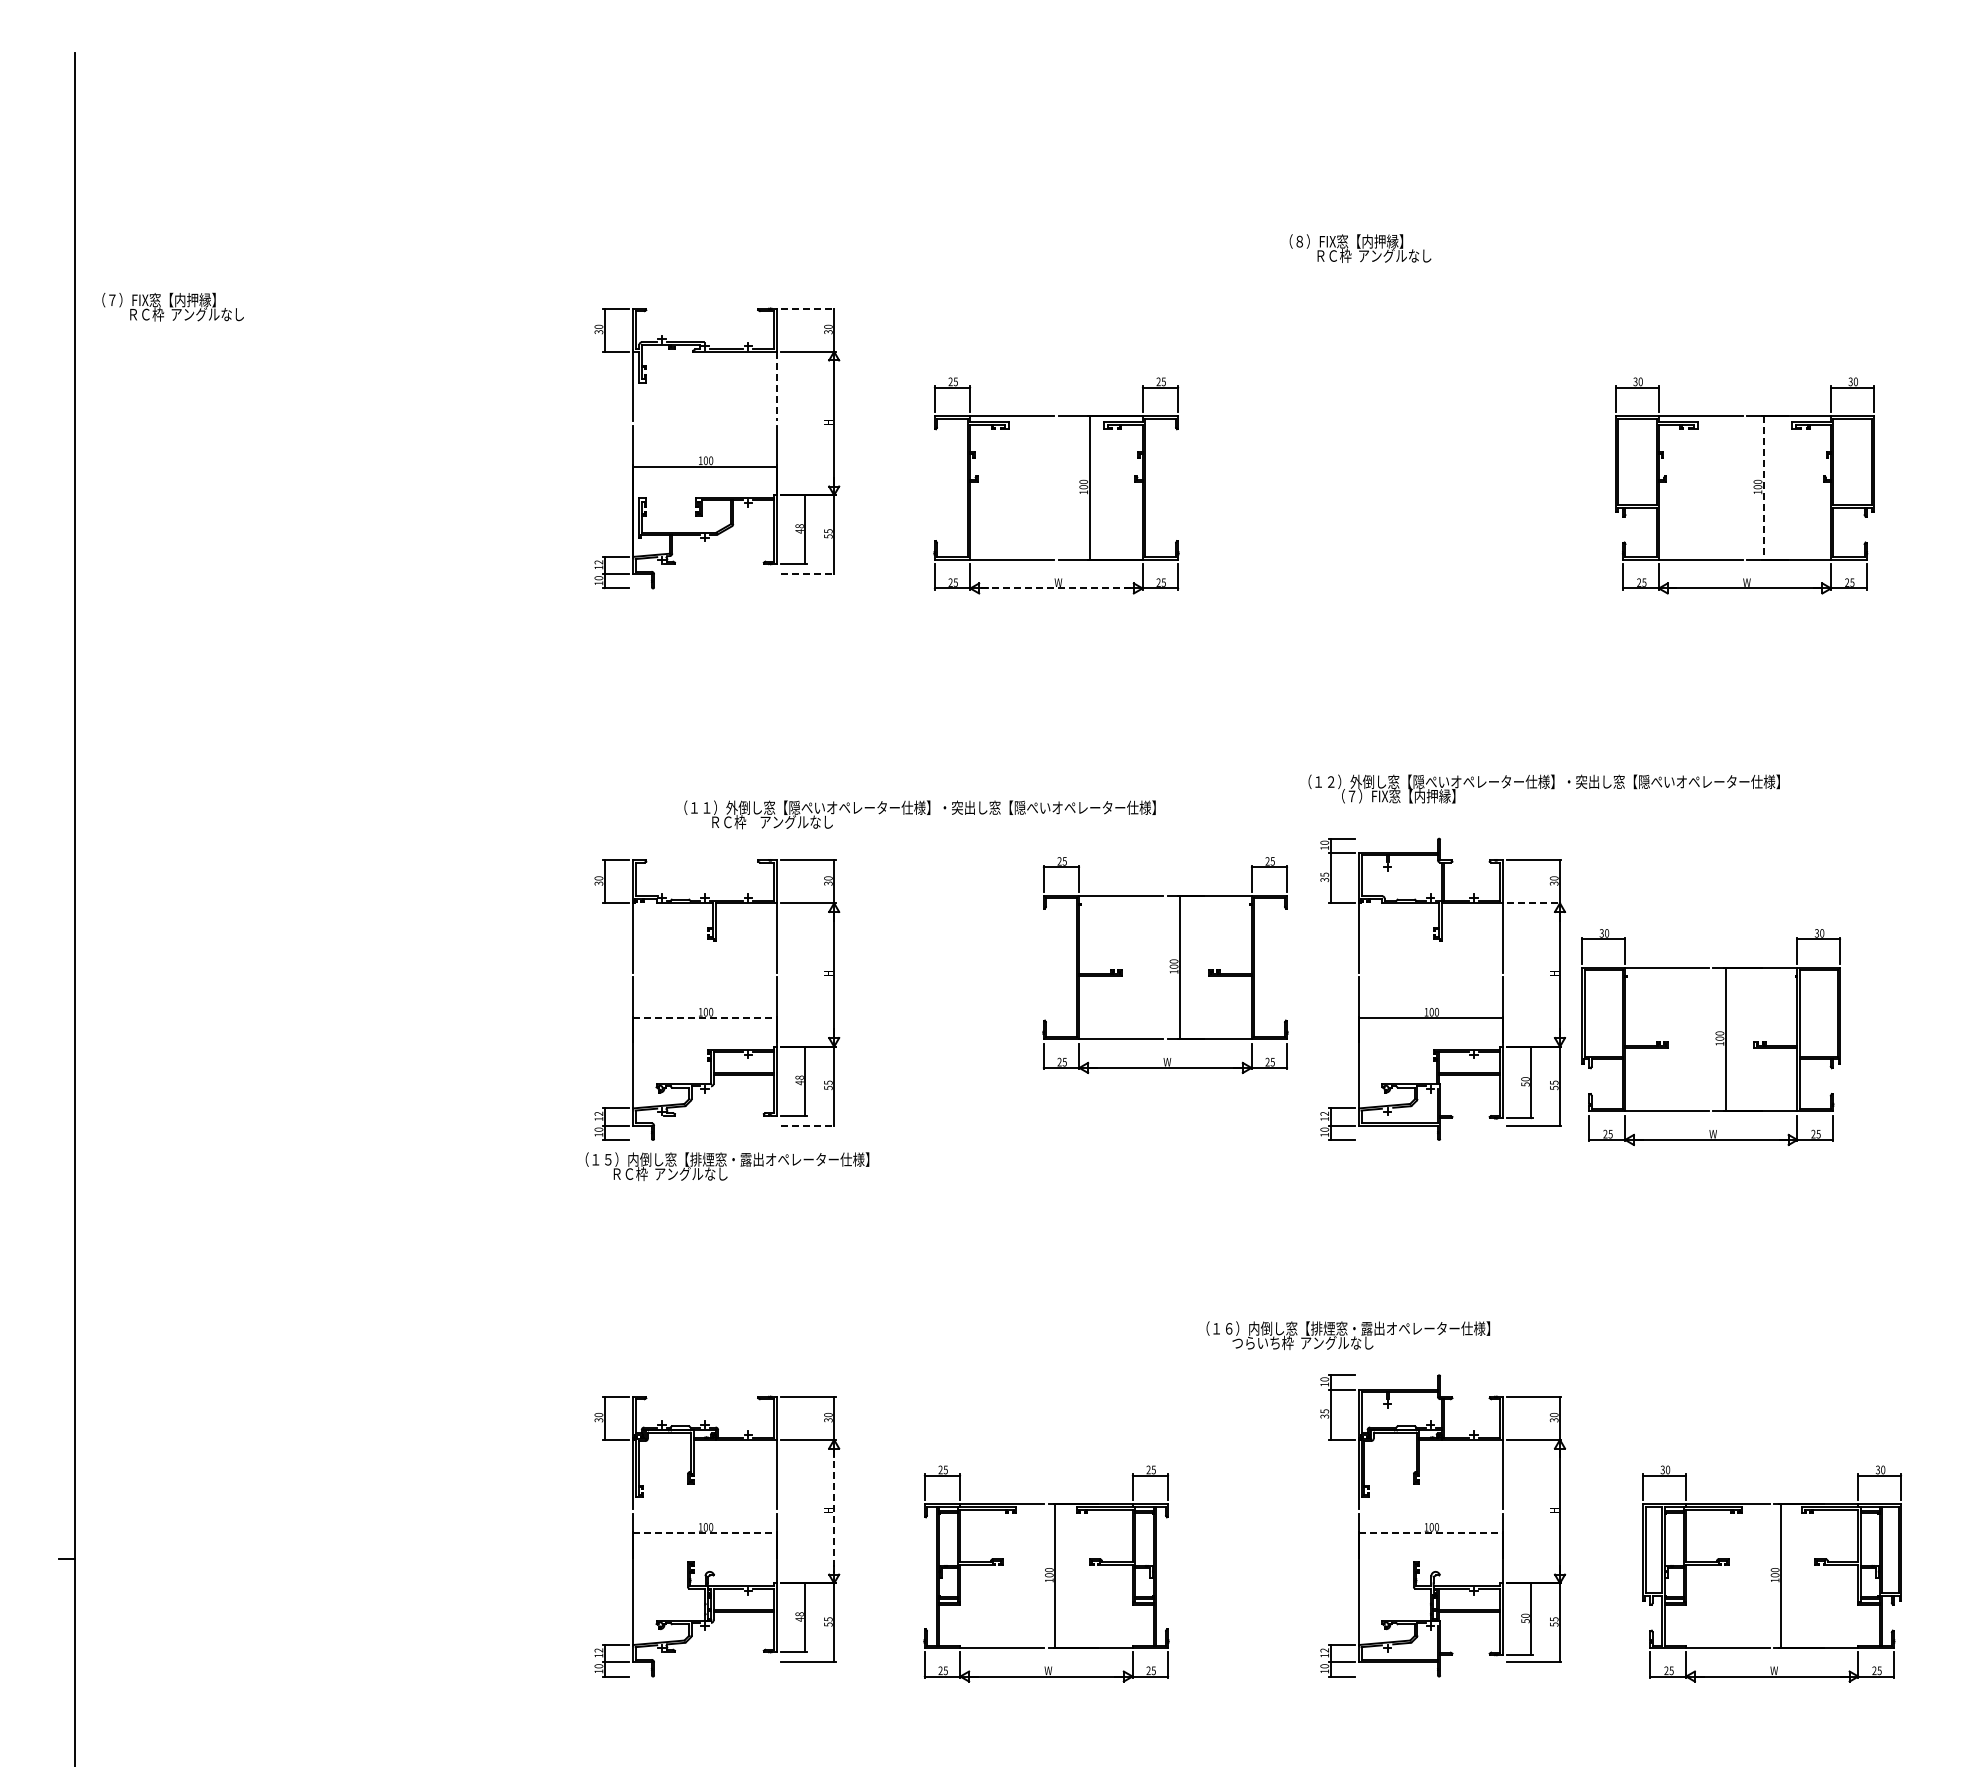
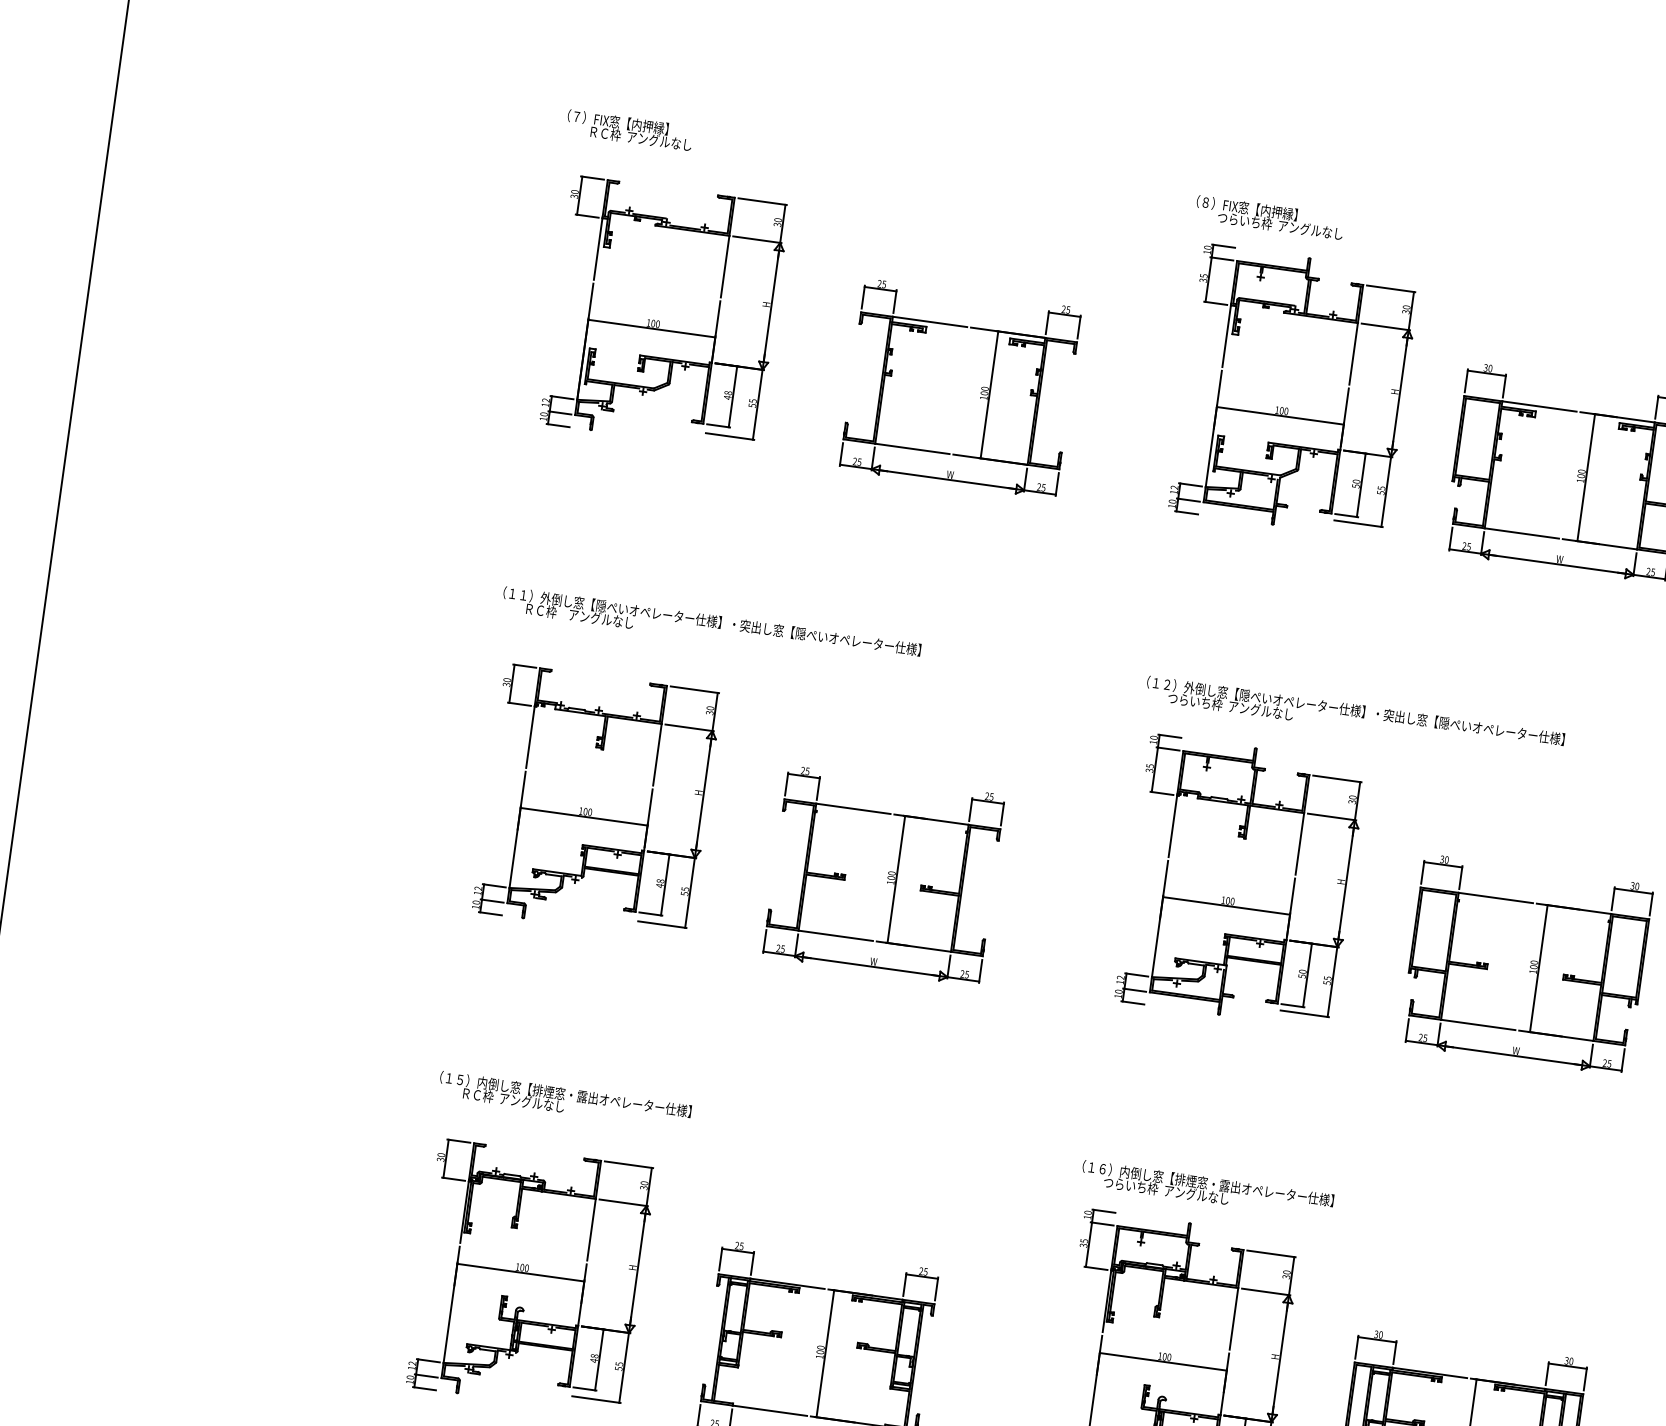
text: (1385, 255) -> (1280, 225), ＲＣ枠  アングルなし -> つらいち枠  アングルなし
text: (172, 306) -> (629, 129), moved
line: (808, 308) -> (762, 201), dashed -> solid
line: (776, 386) -> (724, 266), dashed -> solid
part: (1421, 456) -> (1287, 407), added
line: (1763, 488) -> (1585, 478), dashed -> solid
line: (808, 574) -> (730, 436), dashed -> solid
line: (1057, 588) -> (948, 479), dashed -> solid
text: (1404, 796) -> (1230, 706), （７）FIX窓【内押縁】 -> つらいち枠  アングルなし
text: (919, 814) -> (710, 627), moved
line: (1534, 903) -> (1332, 817), dashed -> solid
part: (1165, 965) -> (883, 875), moved
line: (705, 1018) -> (584, 817), dashed -> solid
part: (1710, 1037) -> (1525, 964), moved
line: (808, 1125) -> (662, 924), dashed -> solid
text: (727, 1166) -> (564, 1100), moved
text: (1348, 1335) -> (1207, 1189), moved
line: (834, 1511) -> (638, 1269), dashed -> solid
line: (705, 1533) -> (521, 1273), dashed -> solid
line: (1430, 1533) -> (1162, 1362), dashed -> solid

